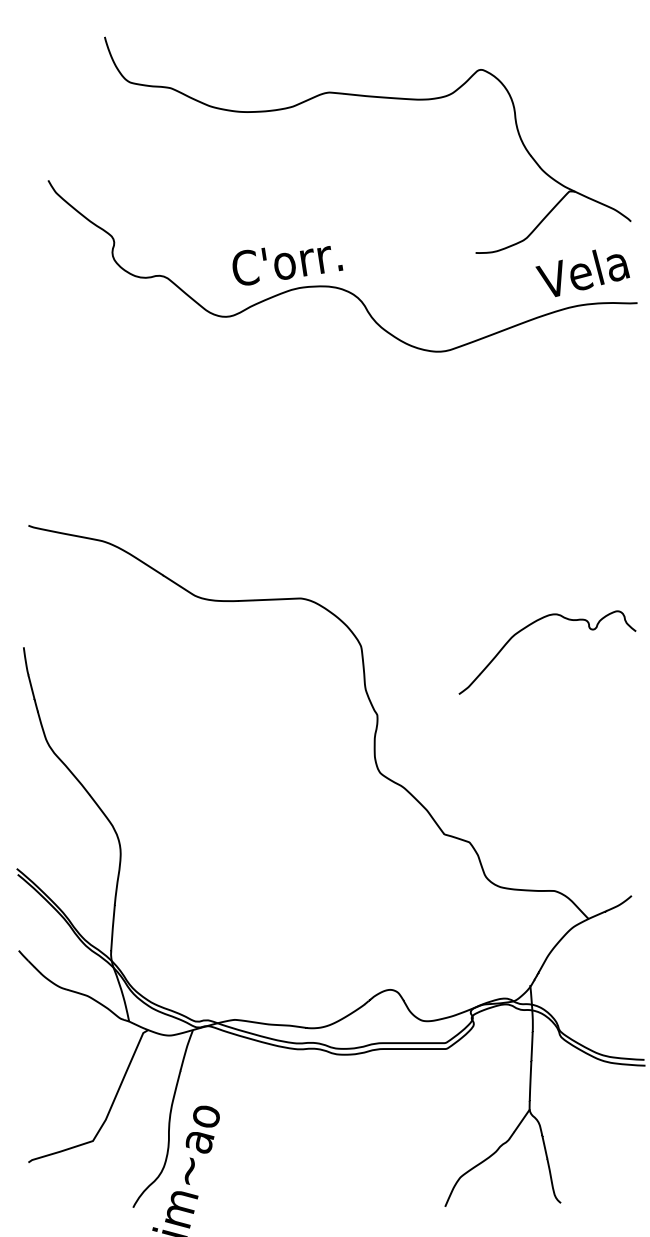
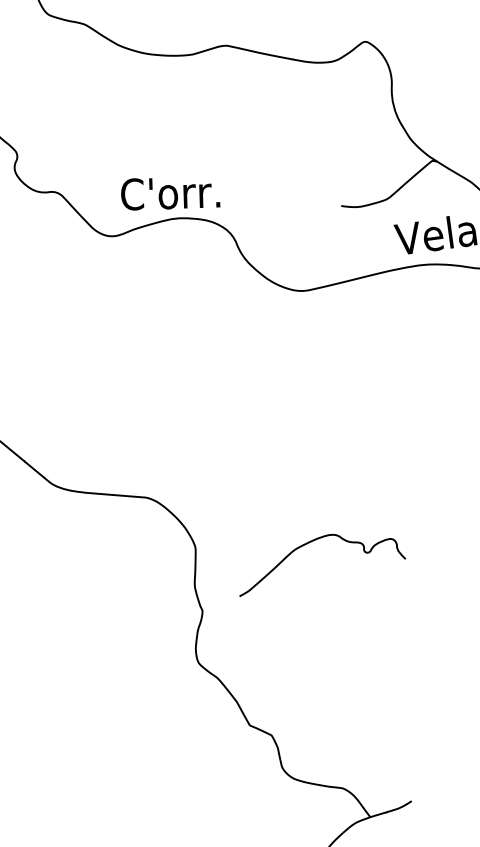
curve: (529, 626) -> (310, 543), moved

